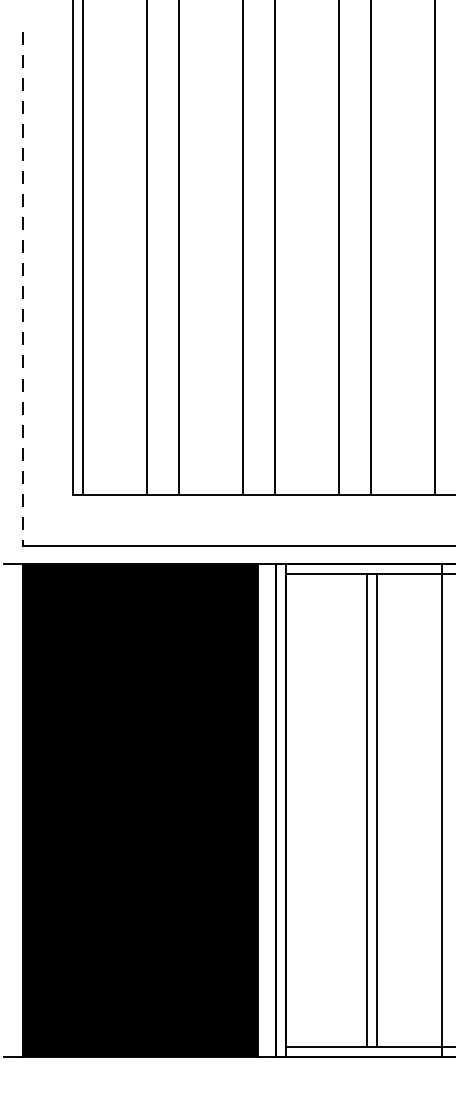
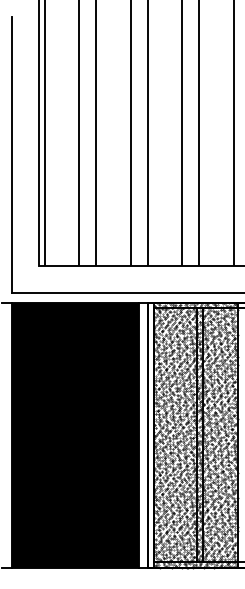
line: (23, 289) -> (12, 155), dashed -> solid
hatch: (363, 808) -> (195, 434), added

